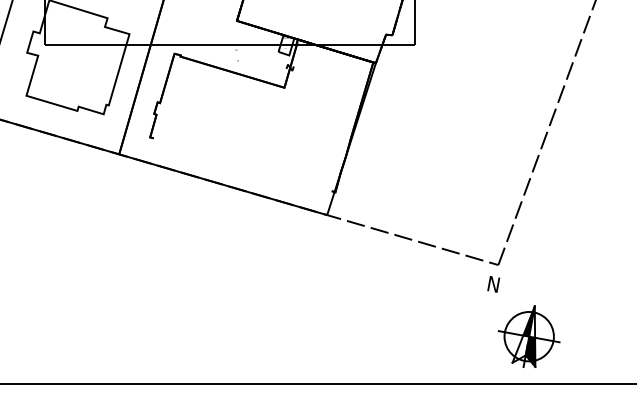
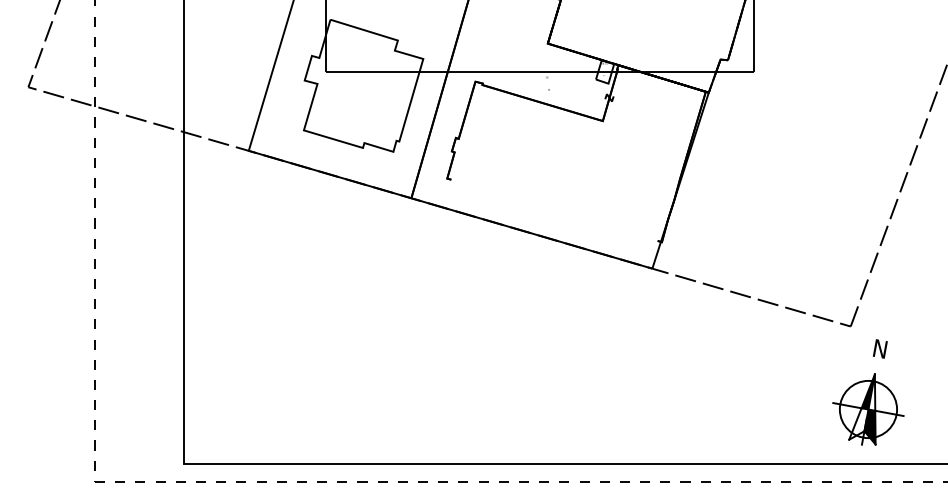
text: (492, 284) -> (879, 348), moved
part: (529, 336) -> (868, 409), moved

